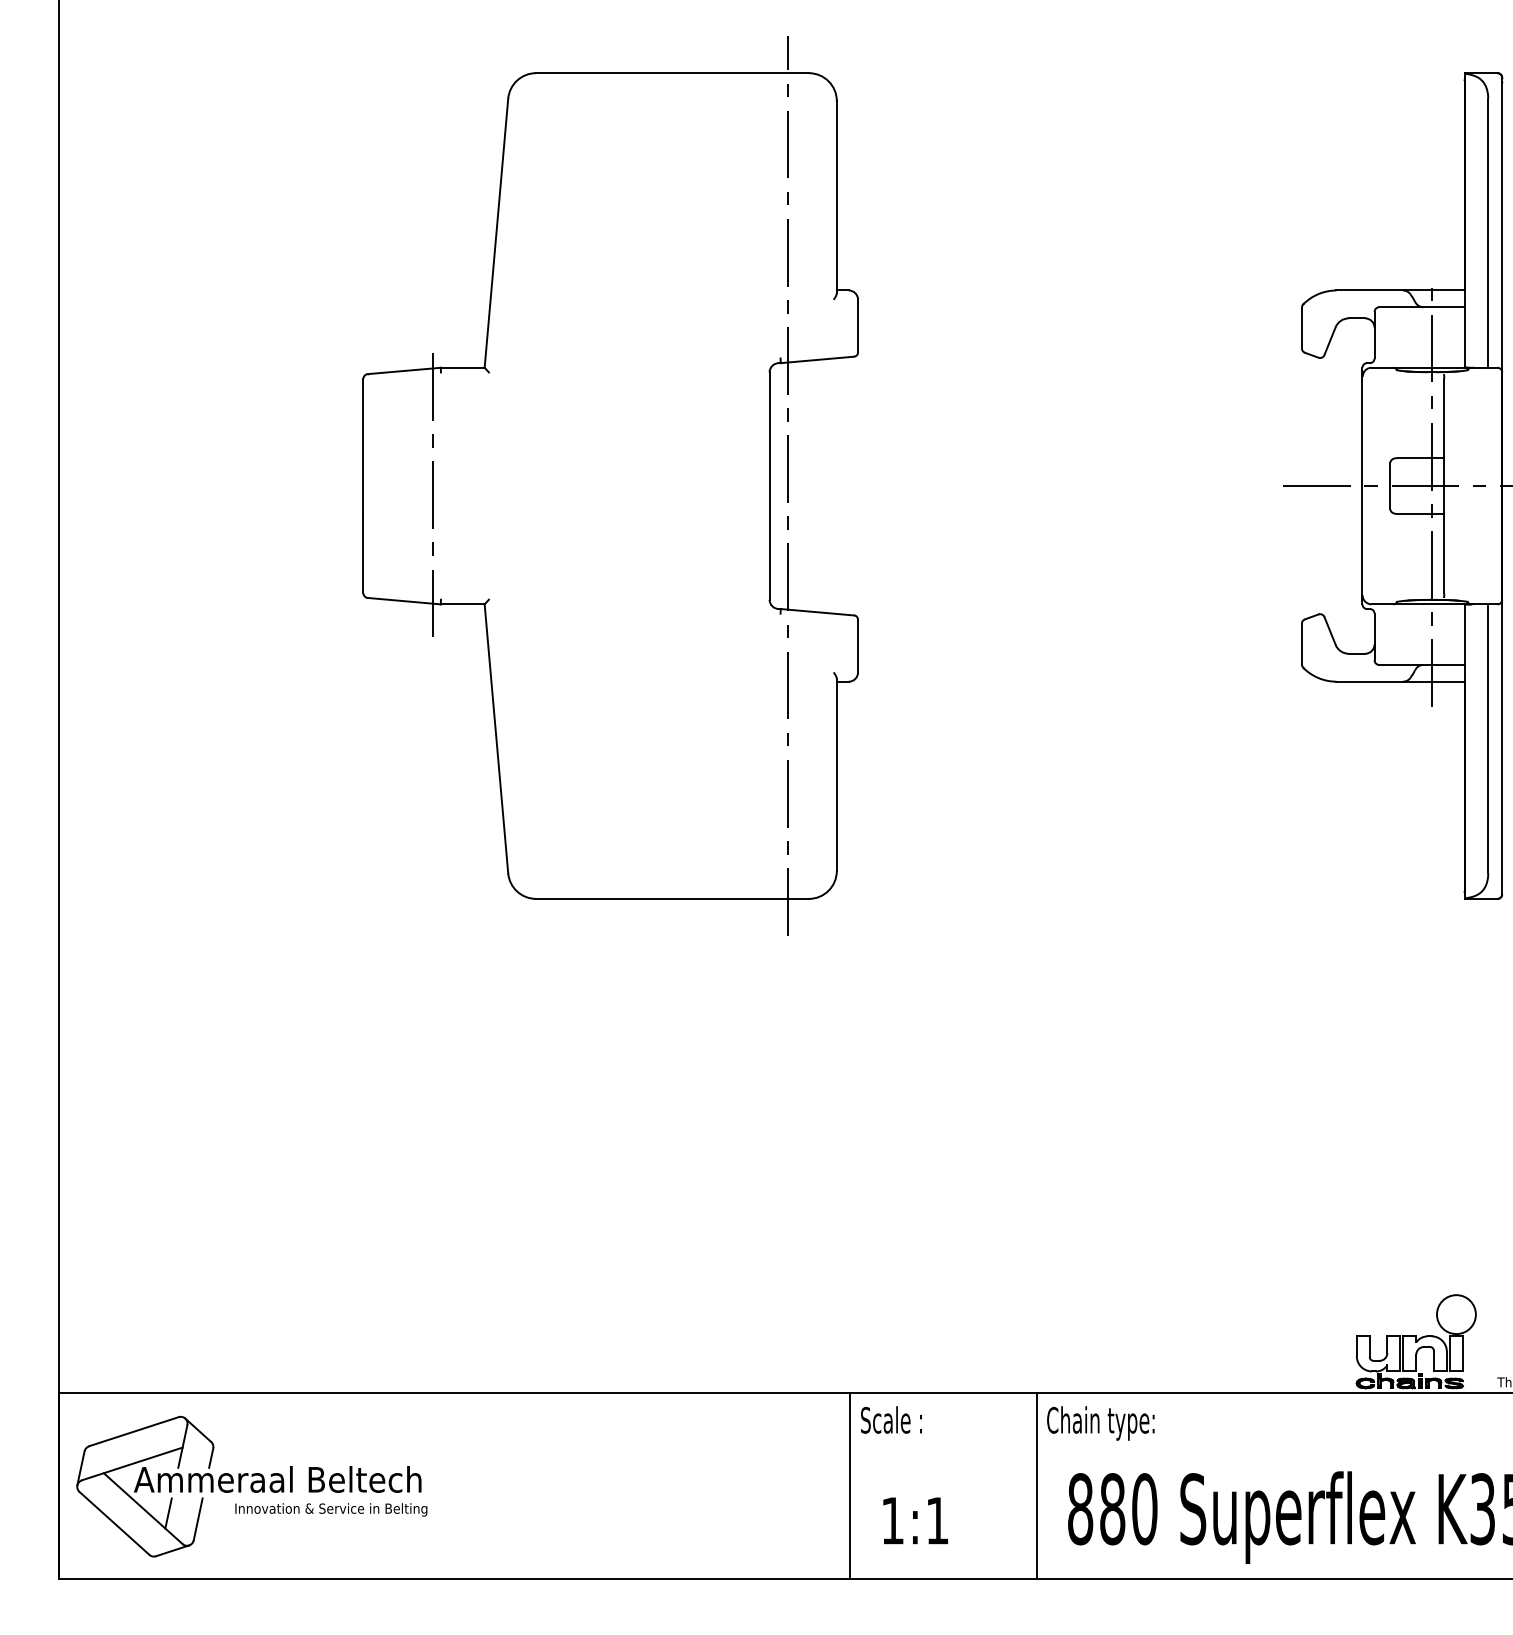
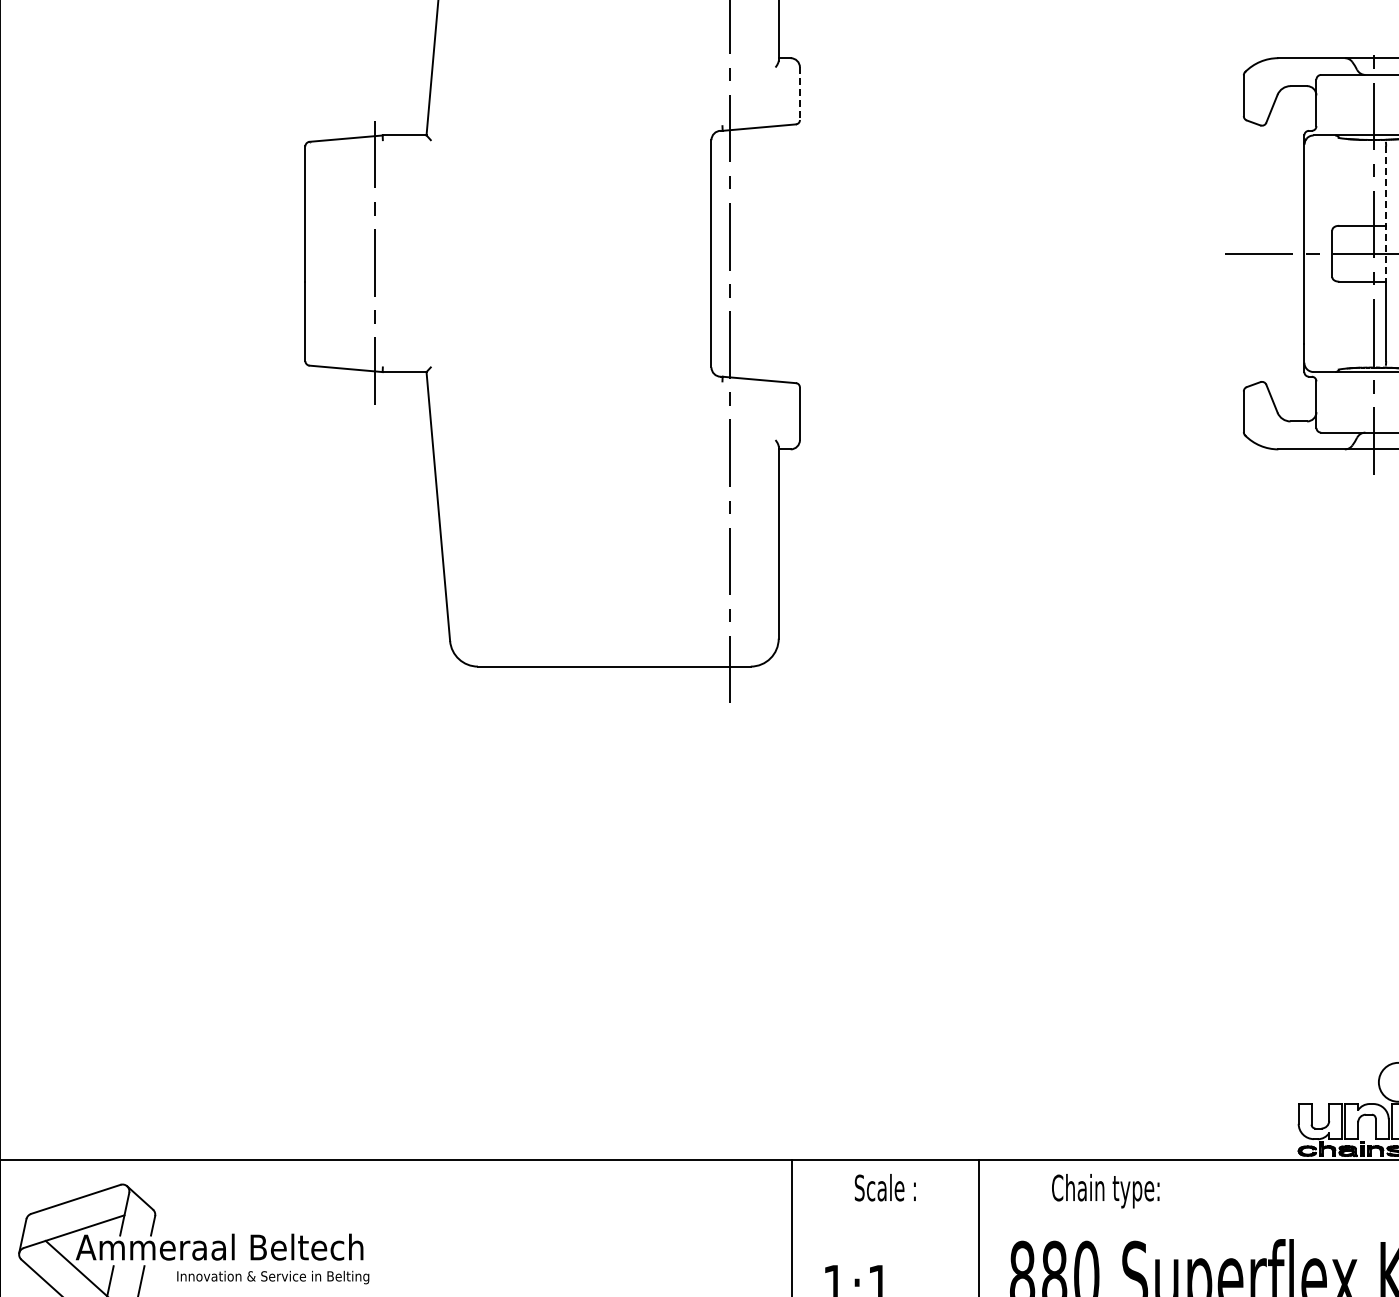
line: (858, 326) -> (800, 94), solid -> dashed
line: (1444, 446) -> (1386, 214), solid -> dashed
text: (891, 1419) -> (885, 1187), moved
text: (1100, 1423) -> (1105, 1191), moved

